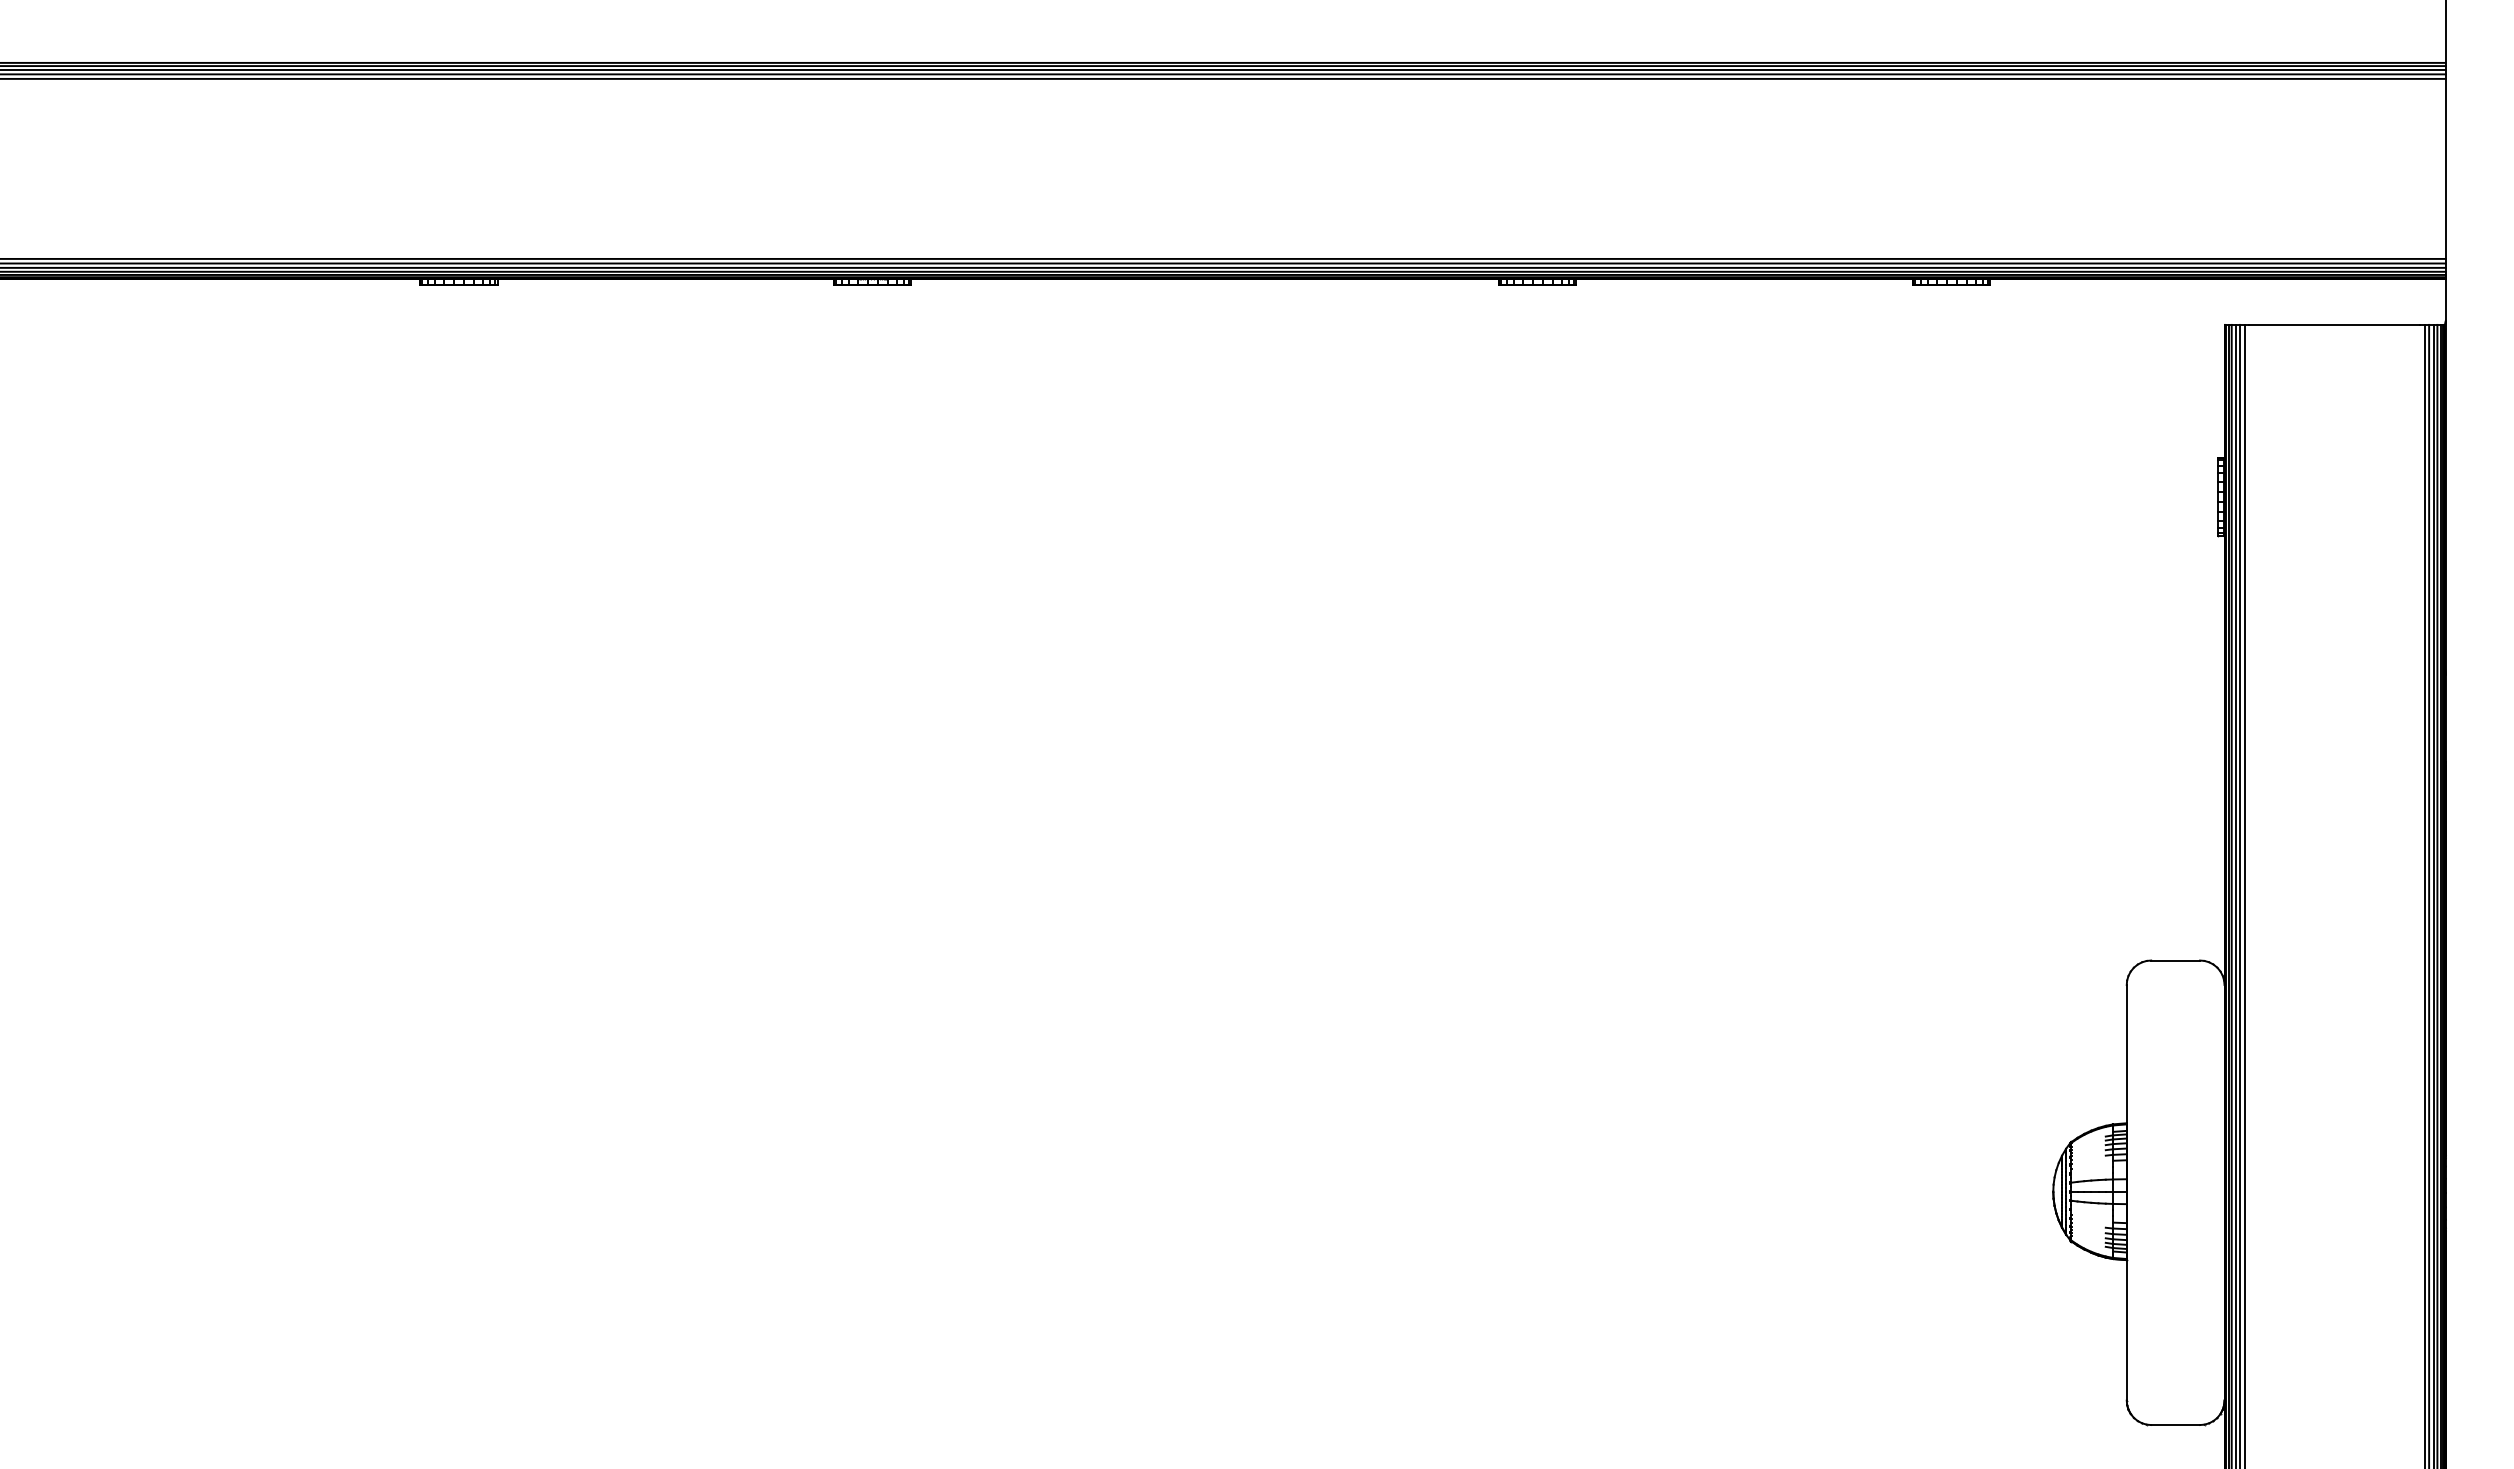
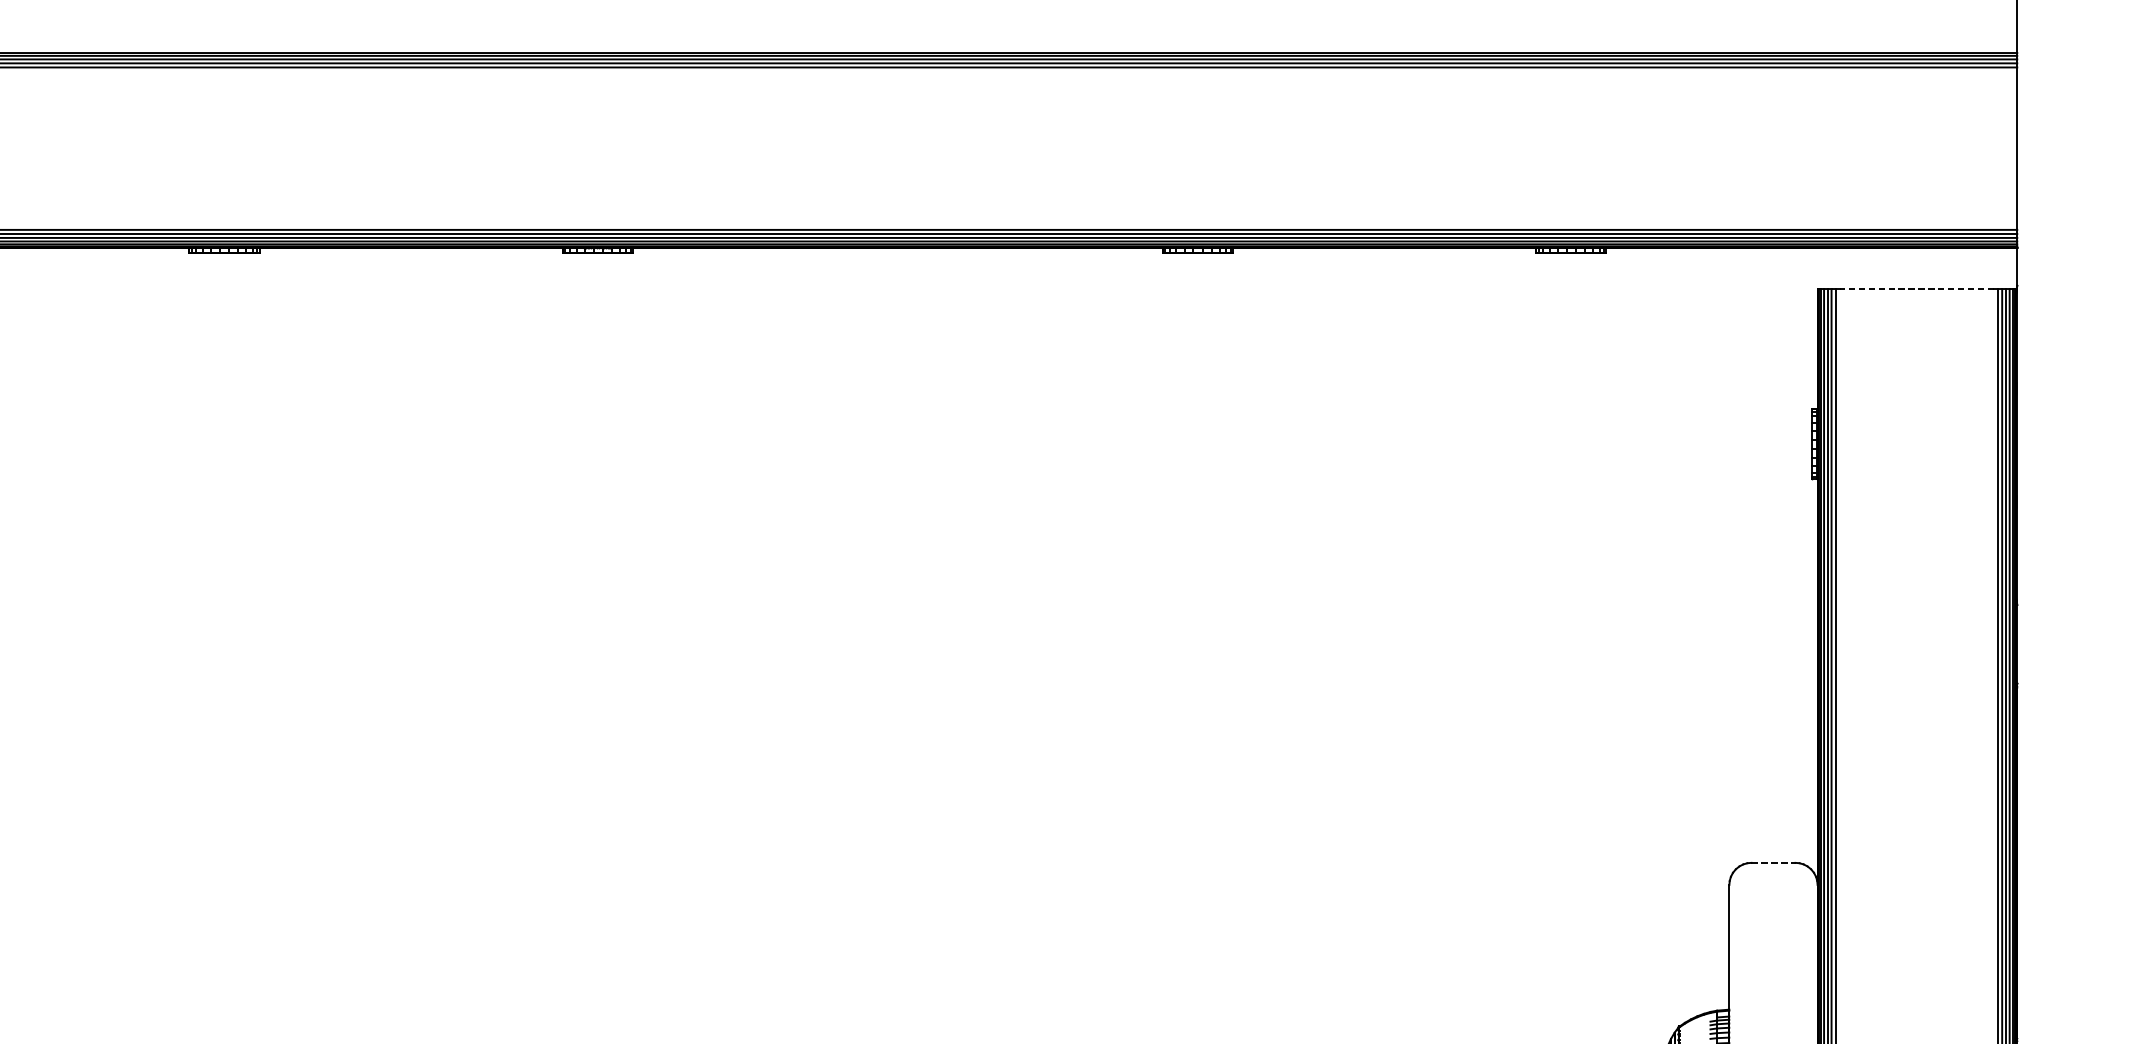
line: (2334, 324) -> (1916, 289), solid -> dashed
line: (2176, 960) -> (1774, 862), solid -> dashed

